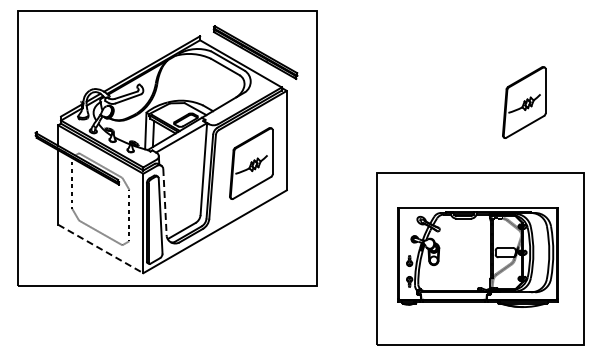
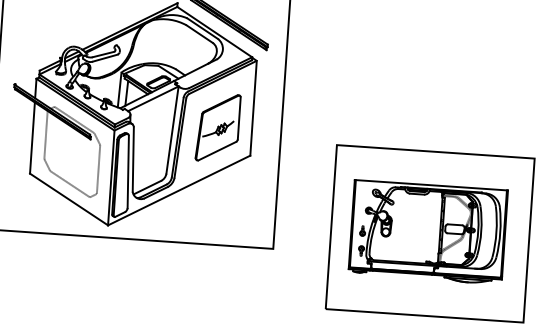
part: (524, 102) -> (482, 87), removed
line: (165, 202) -> (133, 159), dashed -> solid
line: (100, 248) -> (68, 199), dashed -> solid

